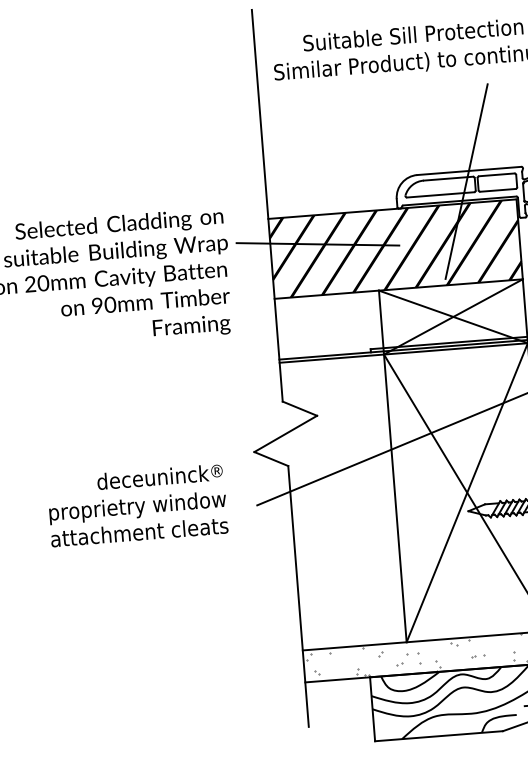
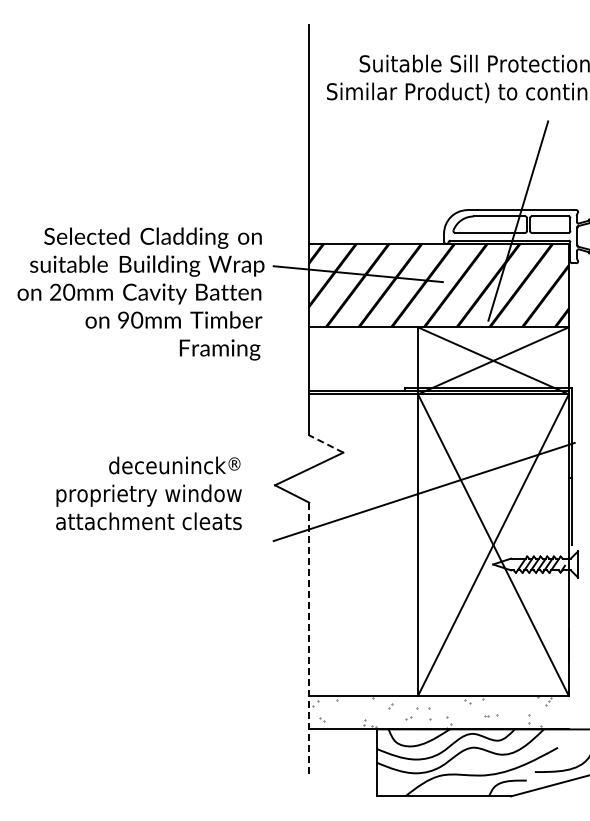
line: (299, 408) -> (325, 443), solid -> dashed
text: (137, 505) -> (148, 493), moved
line: (298, 596) -> (309, 639), solid -> dashed

